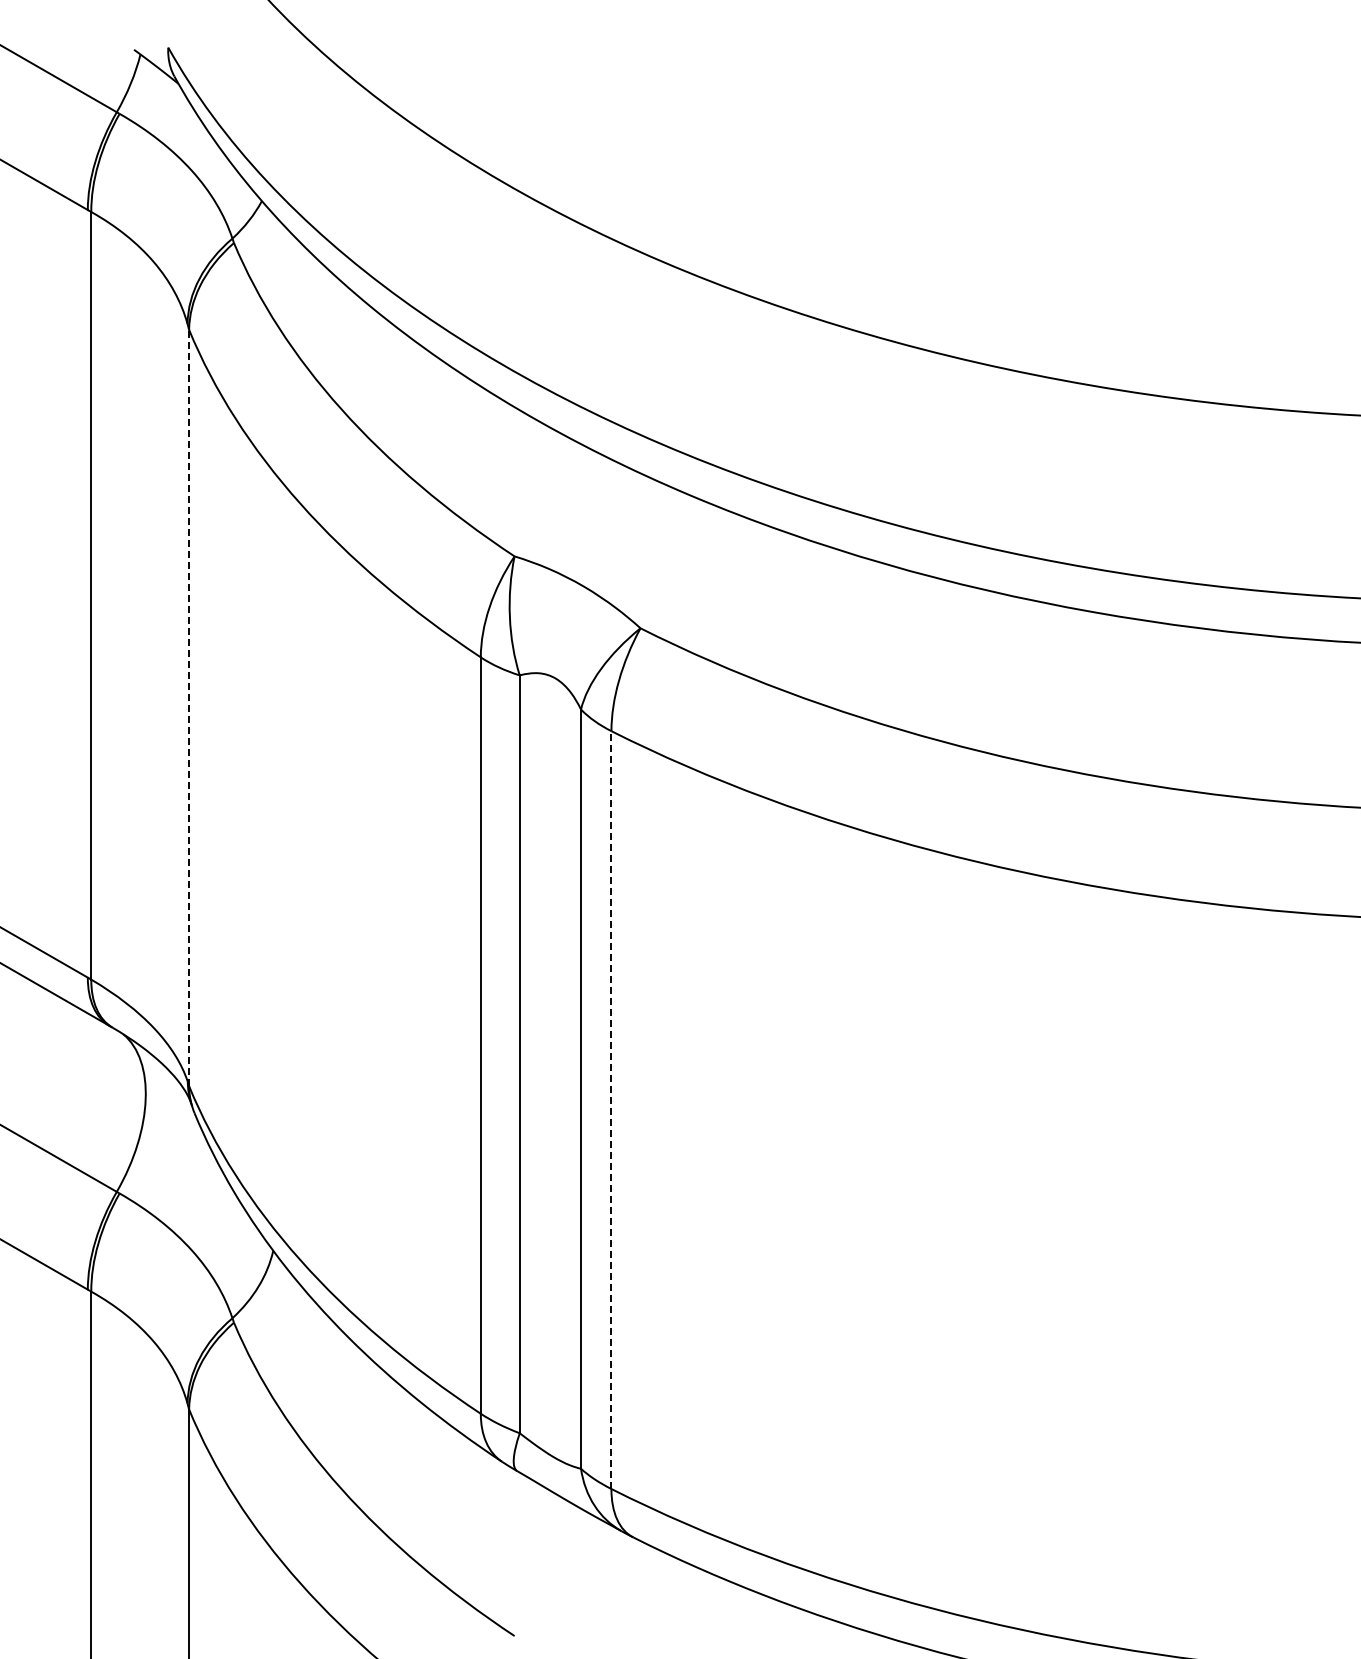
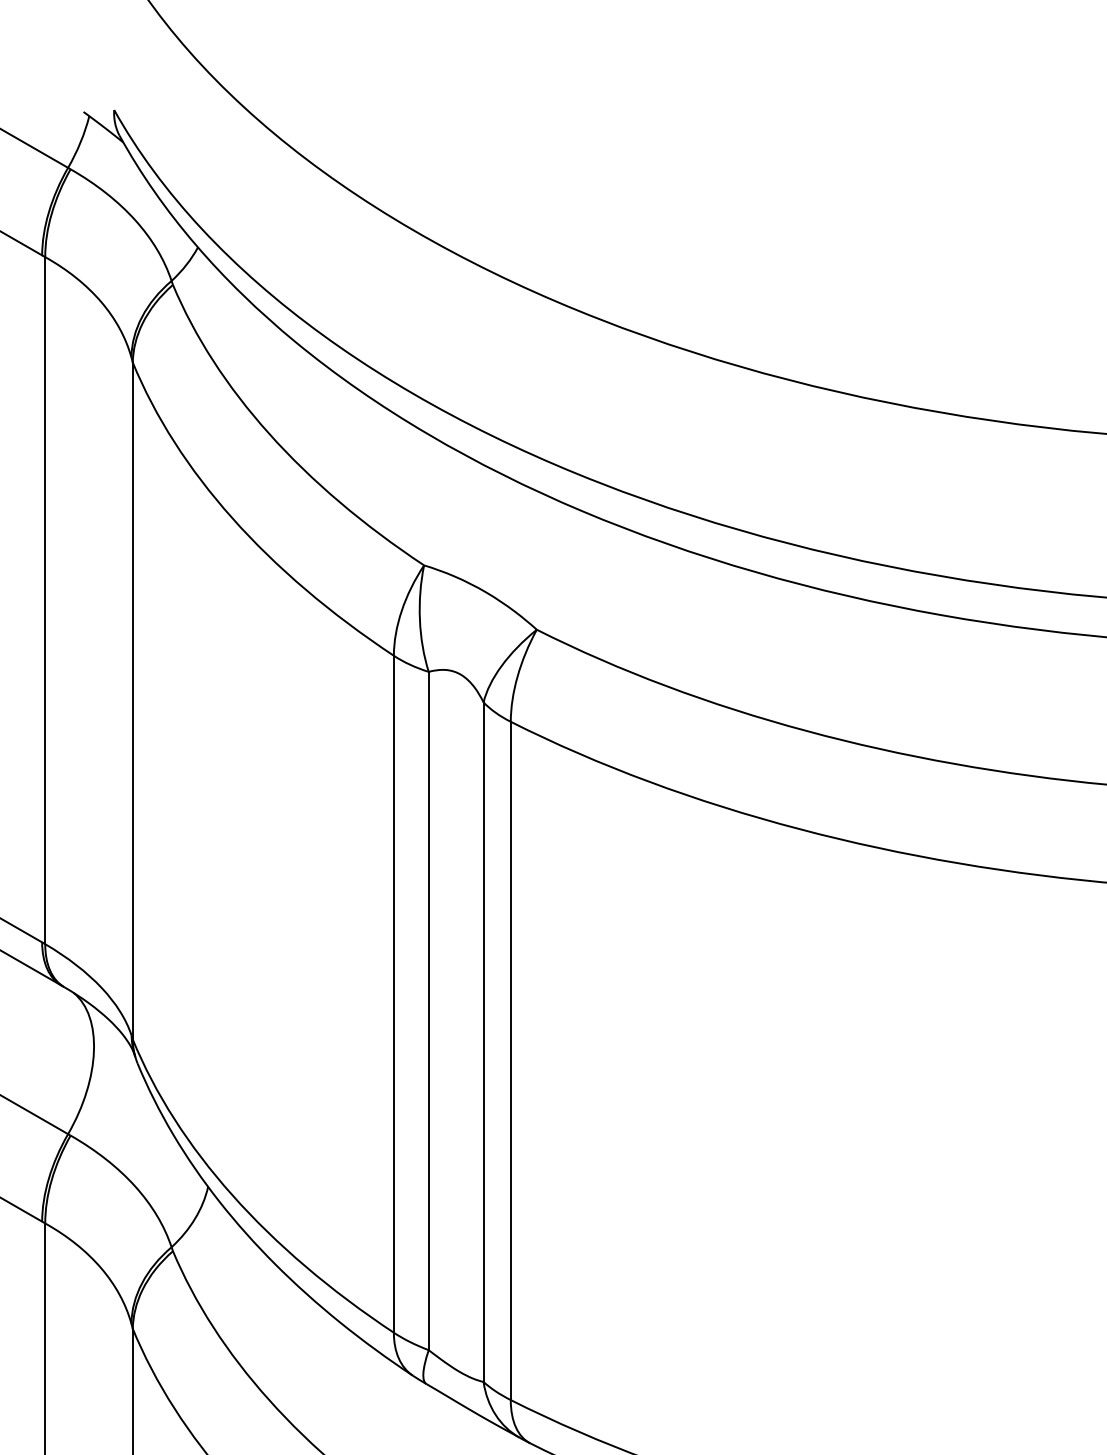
line: (189, 708) -> (133, 701), dashed -> solid
line: (611, 1110) -> (510, 1061), dashed -> solid

